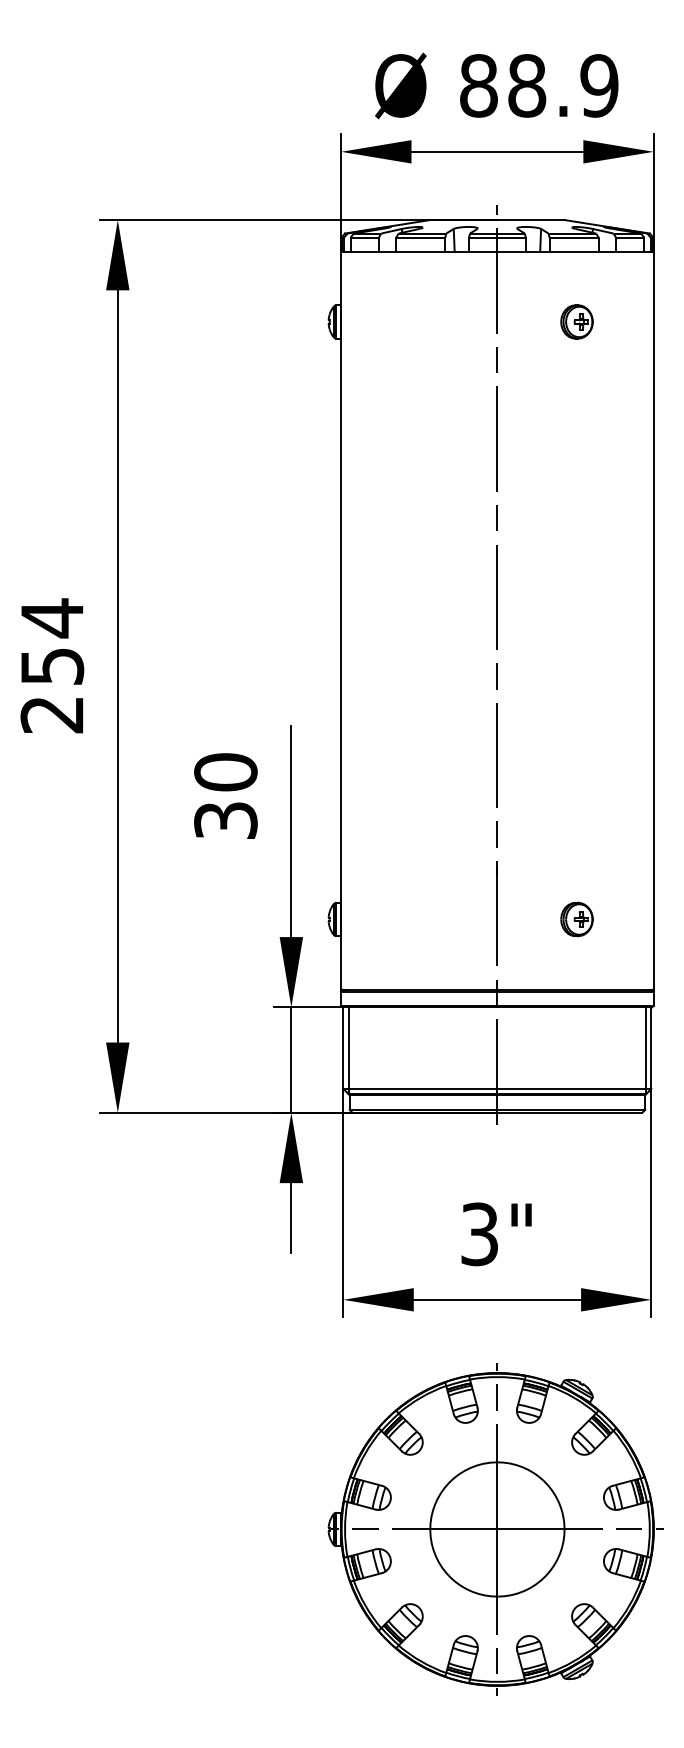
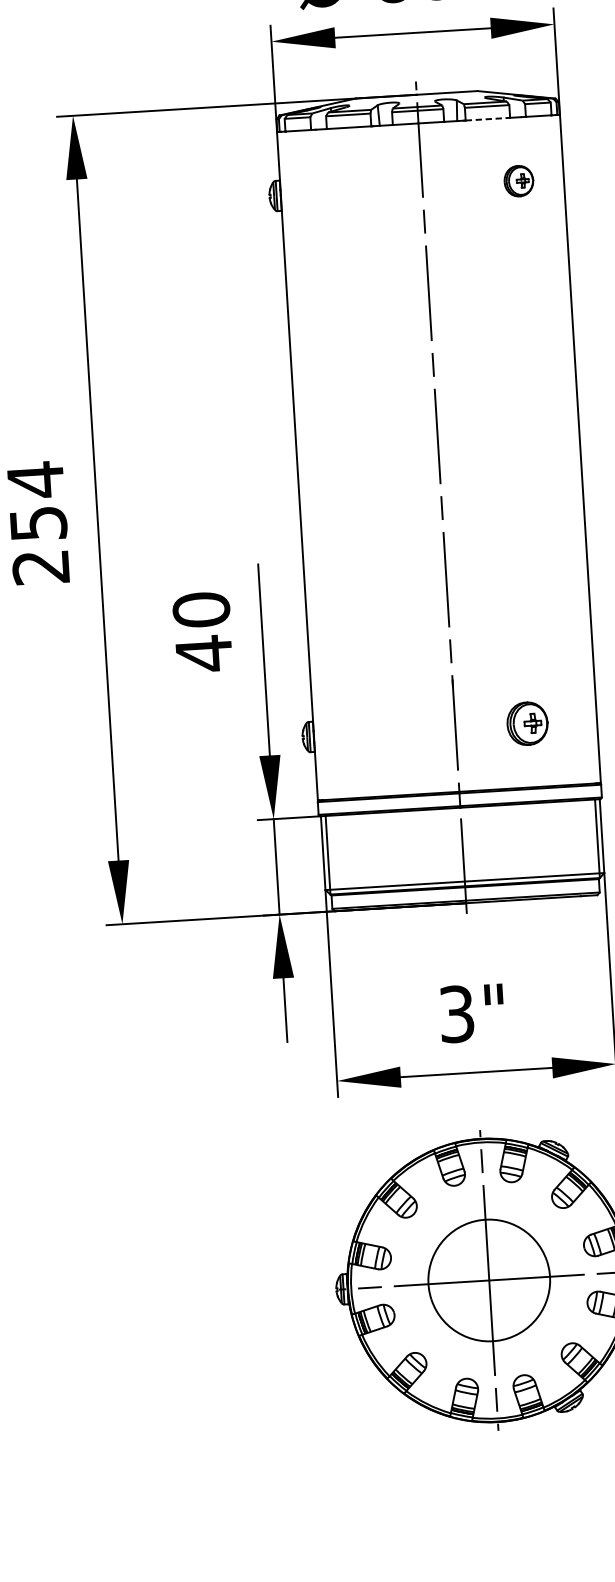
line: (574, 251) -> (488, 119), solid -> dashed
part: (576, 321) -> (518, 180), moved
text: (225, 820) -> (203, 653), 30 -> 40
part: (576, 919) -> (527, 723), size x1.4

